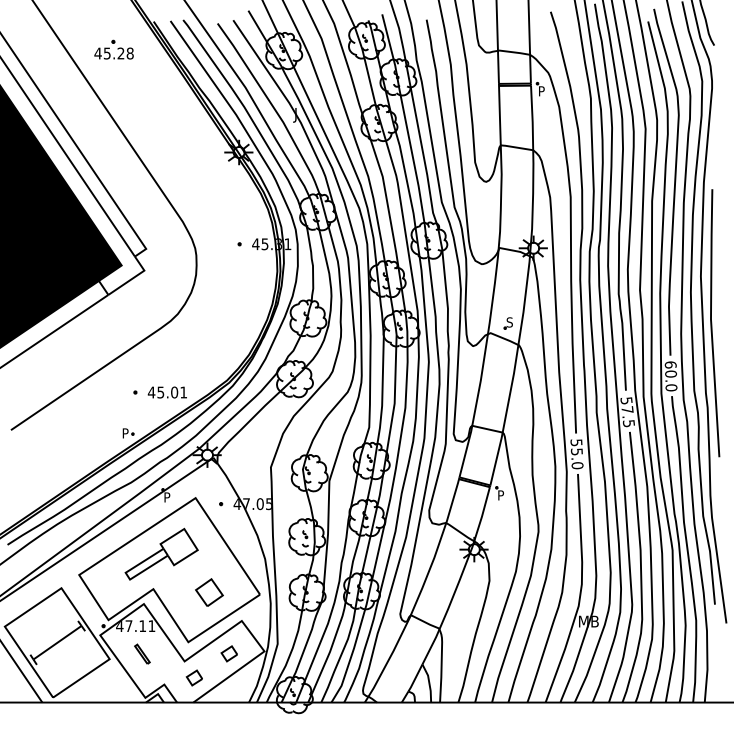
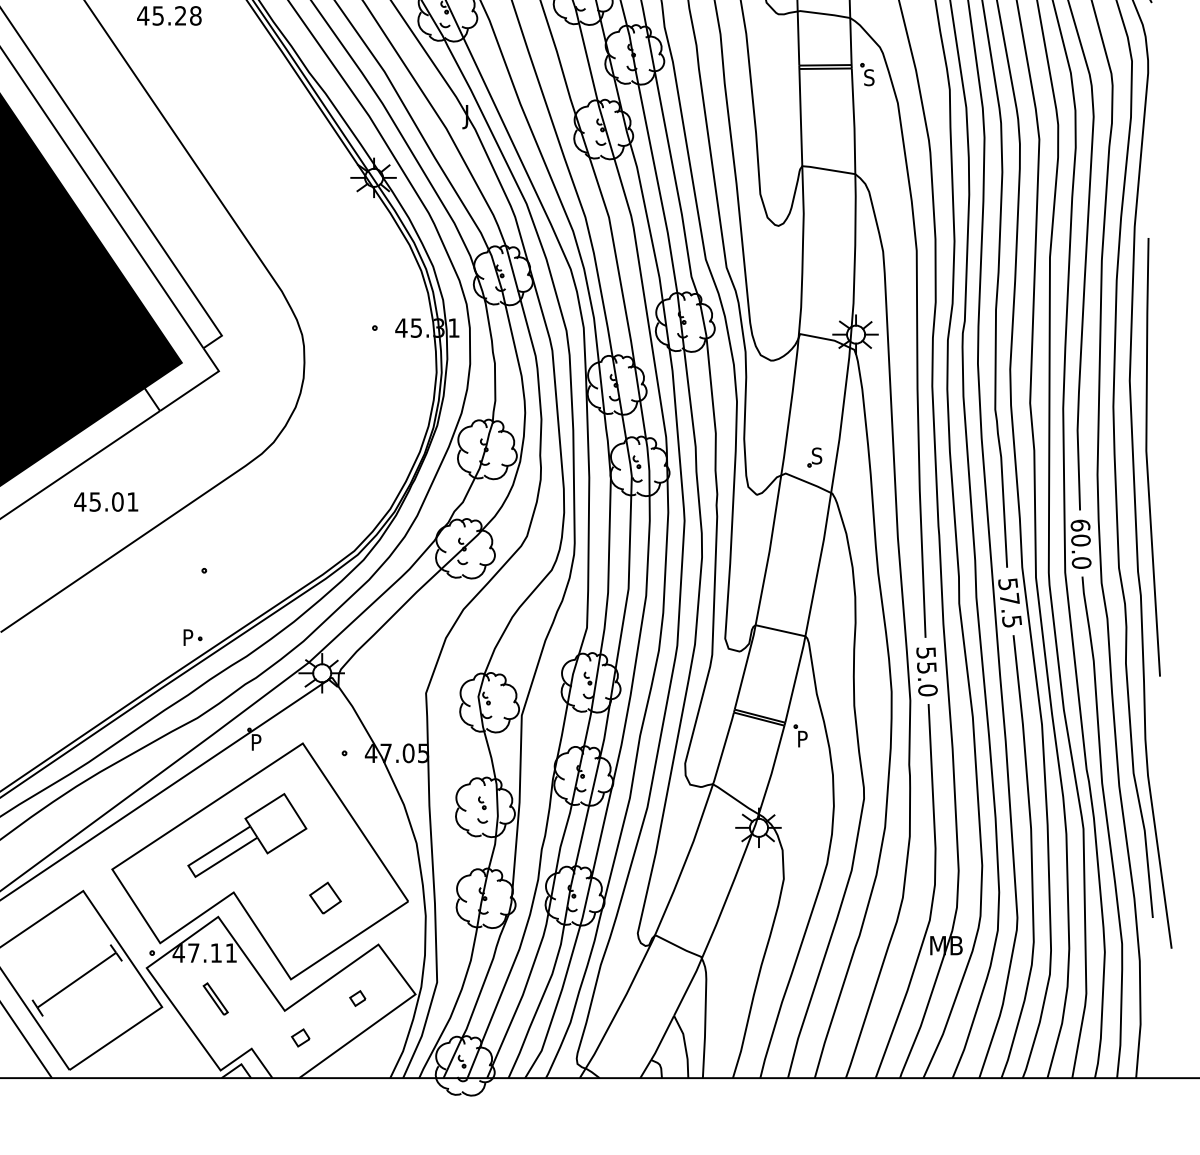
text: (541, 91) -> (868, 78), P -> S
text: (166, 392) -> (104, 501), moved
part: (209, 592) -> (325, 898), size x0.7
part: (228, 653) -> (356, 997), size x0.6
part: (193, 677) -> (299, 1037), size x0.7

